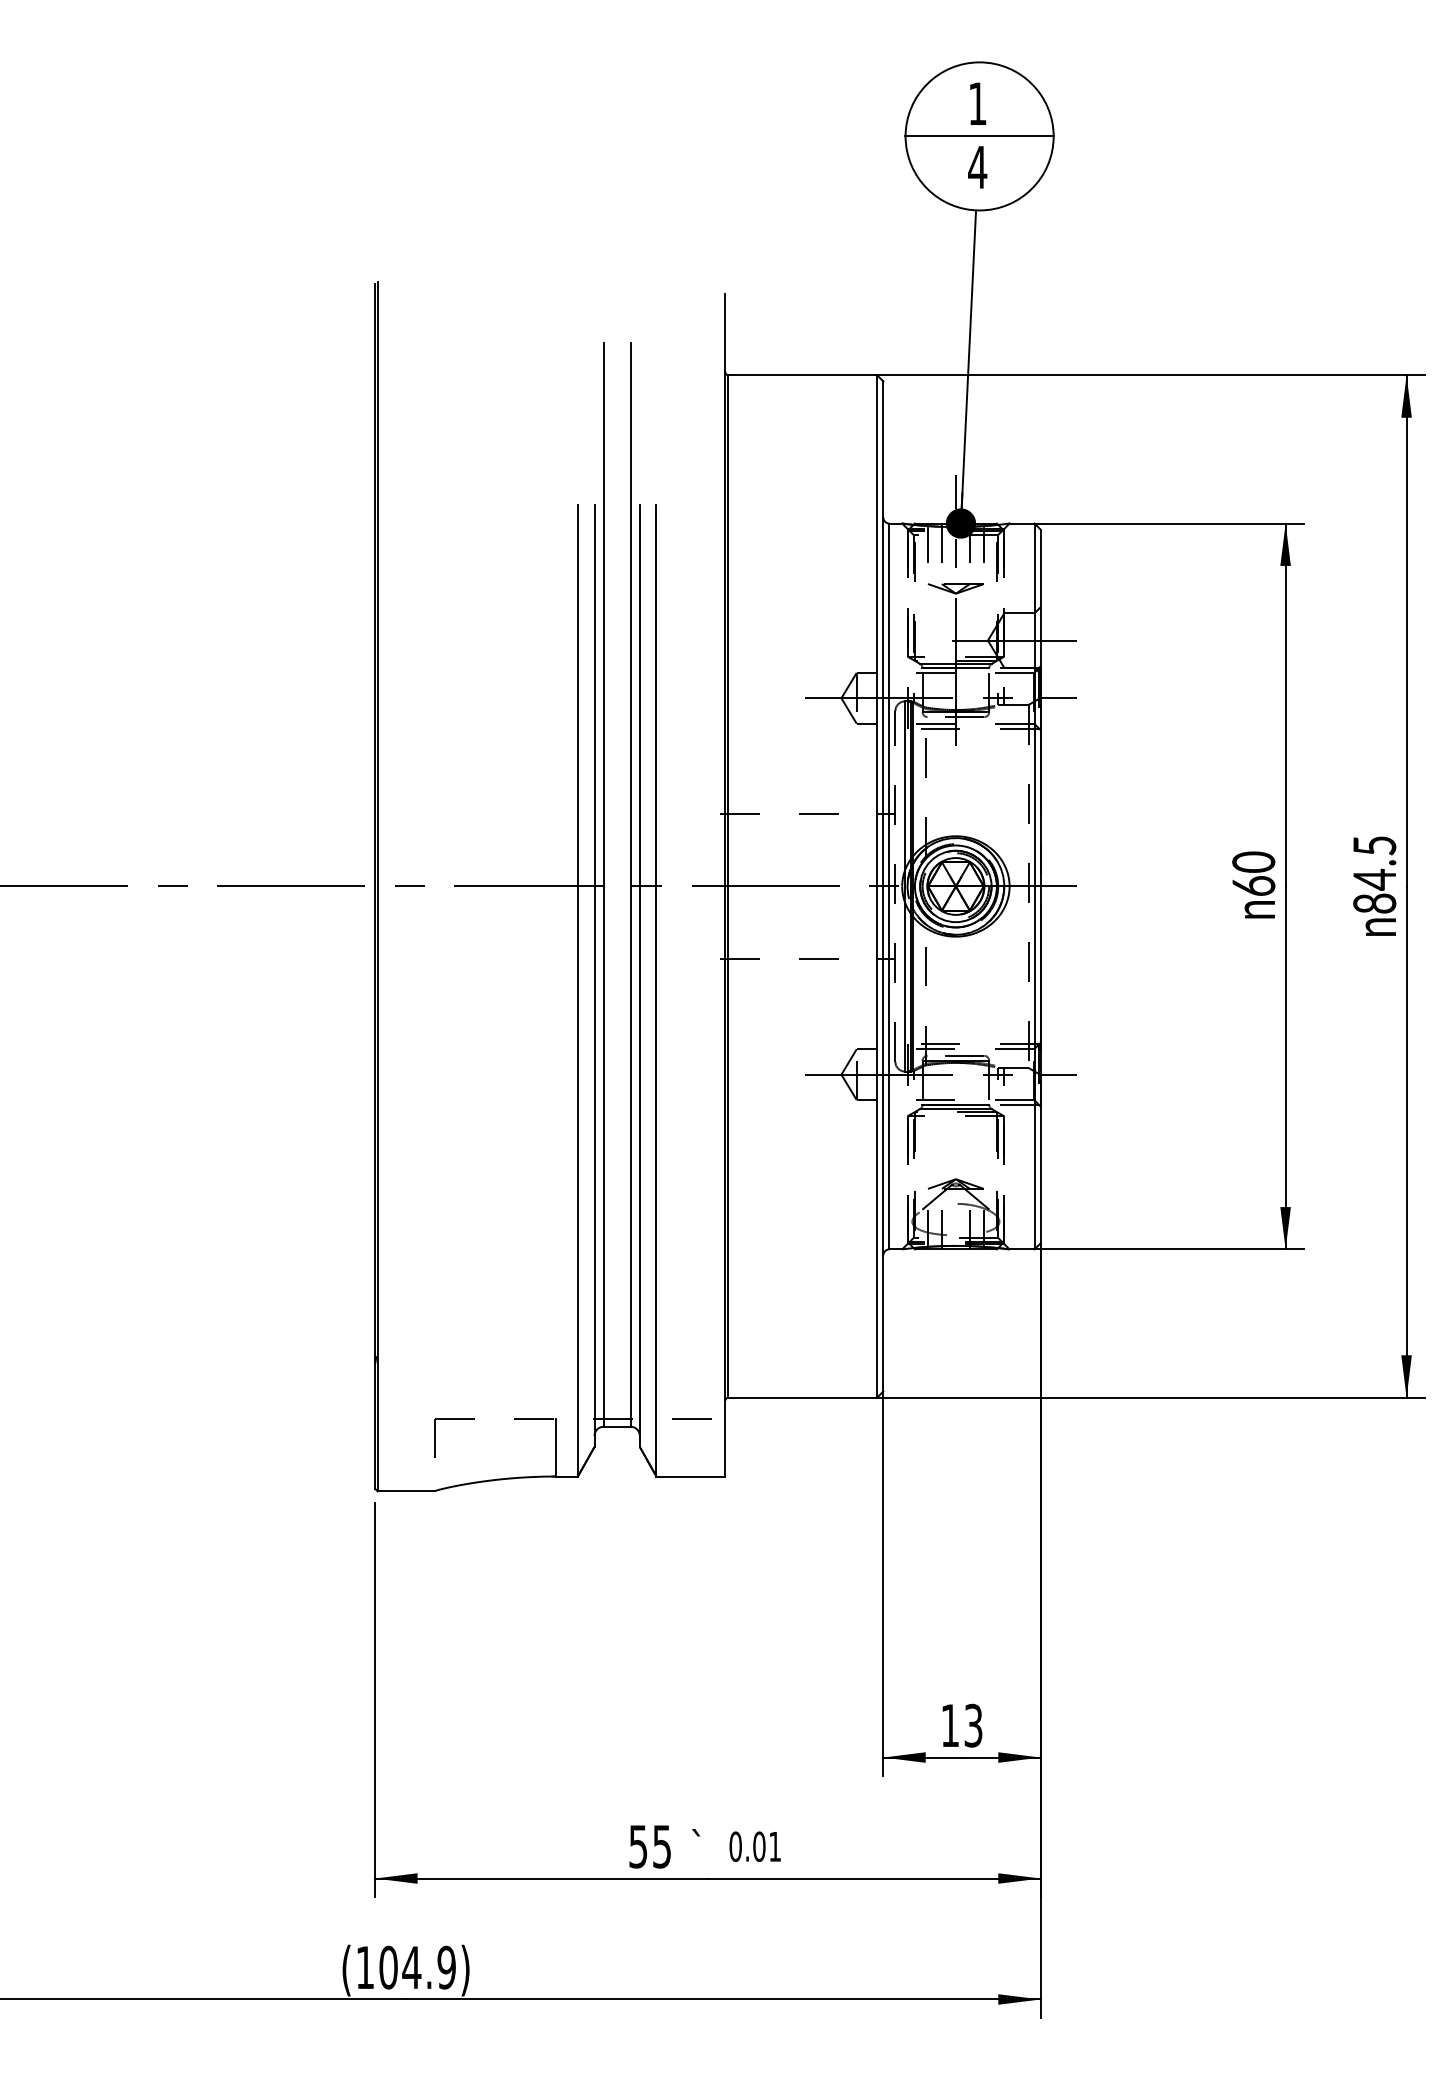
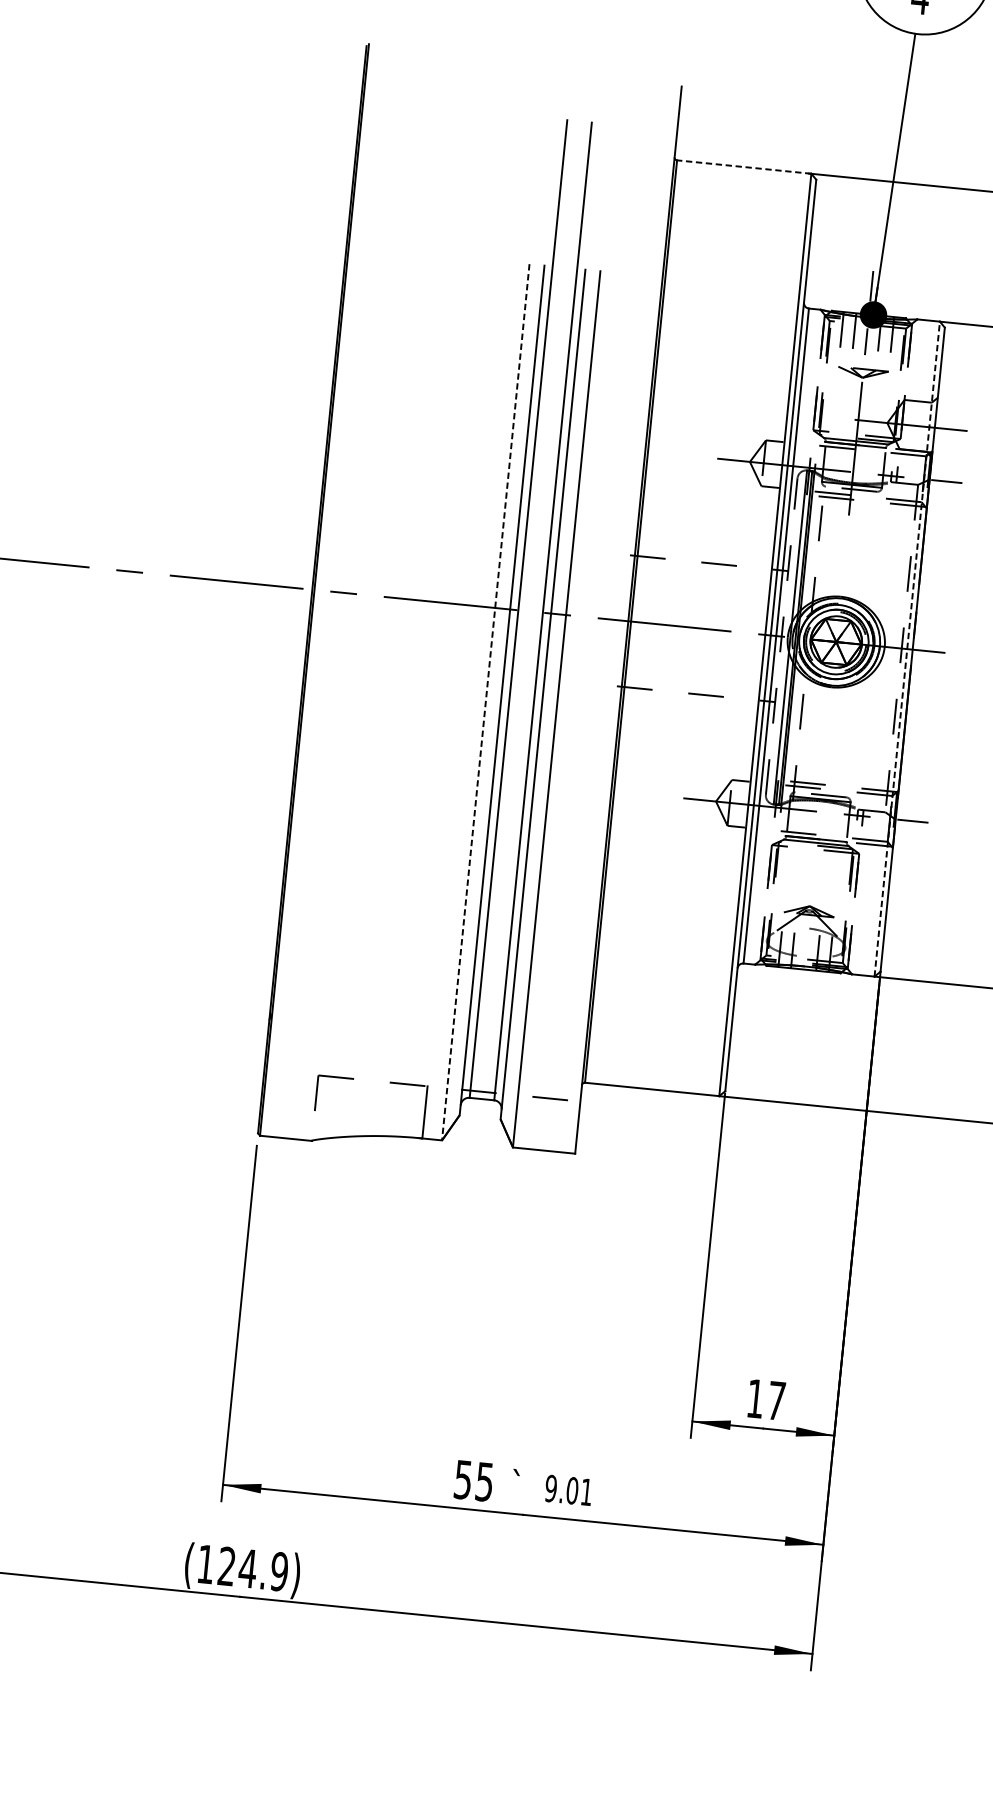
line: (802, 375) -> (743, 167), solid -> dashed
line: (1034, 886) -> (907, 649), solid -> dashed
line: (577, 990) -> (485, 701), solid -> dashed
text: (973, 1725) -> (776, 1400), 13 -> 17
text: (735, 1846) -> (550, 1488), 0.01 -> 9.01
text: (388, 1967) -> (226, 1566), (104.9) -> (124.9)

